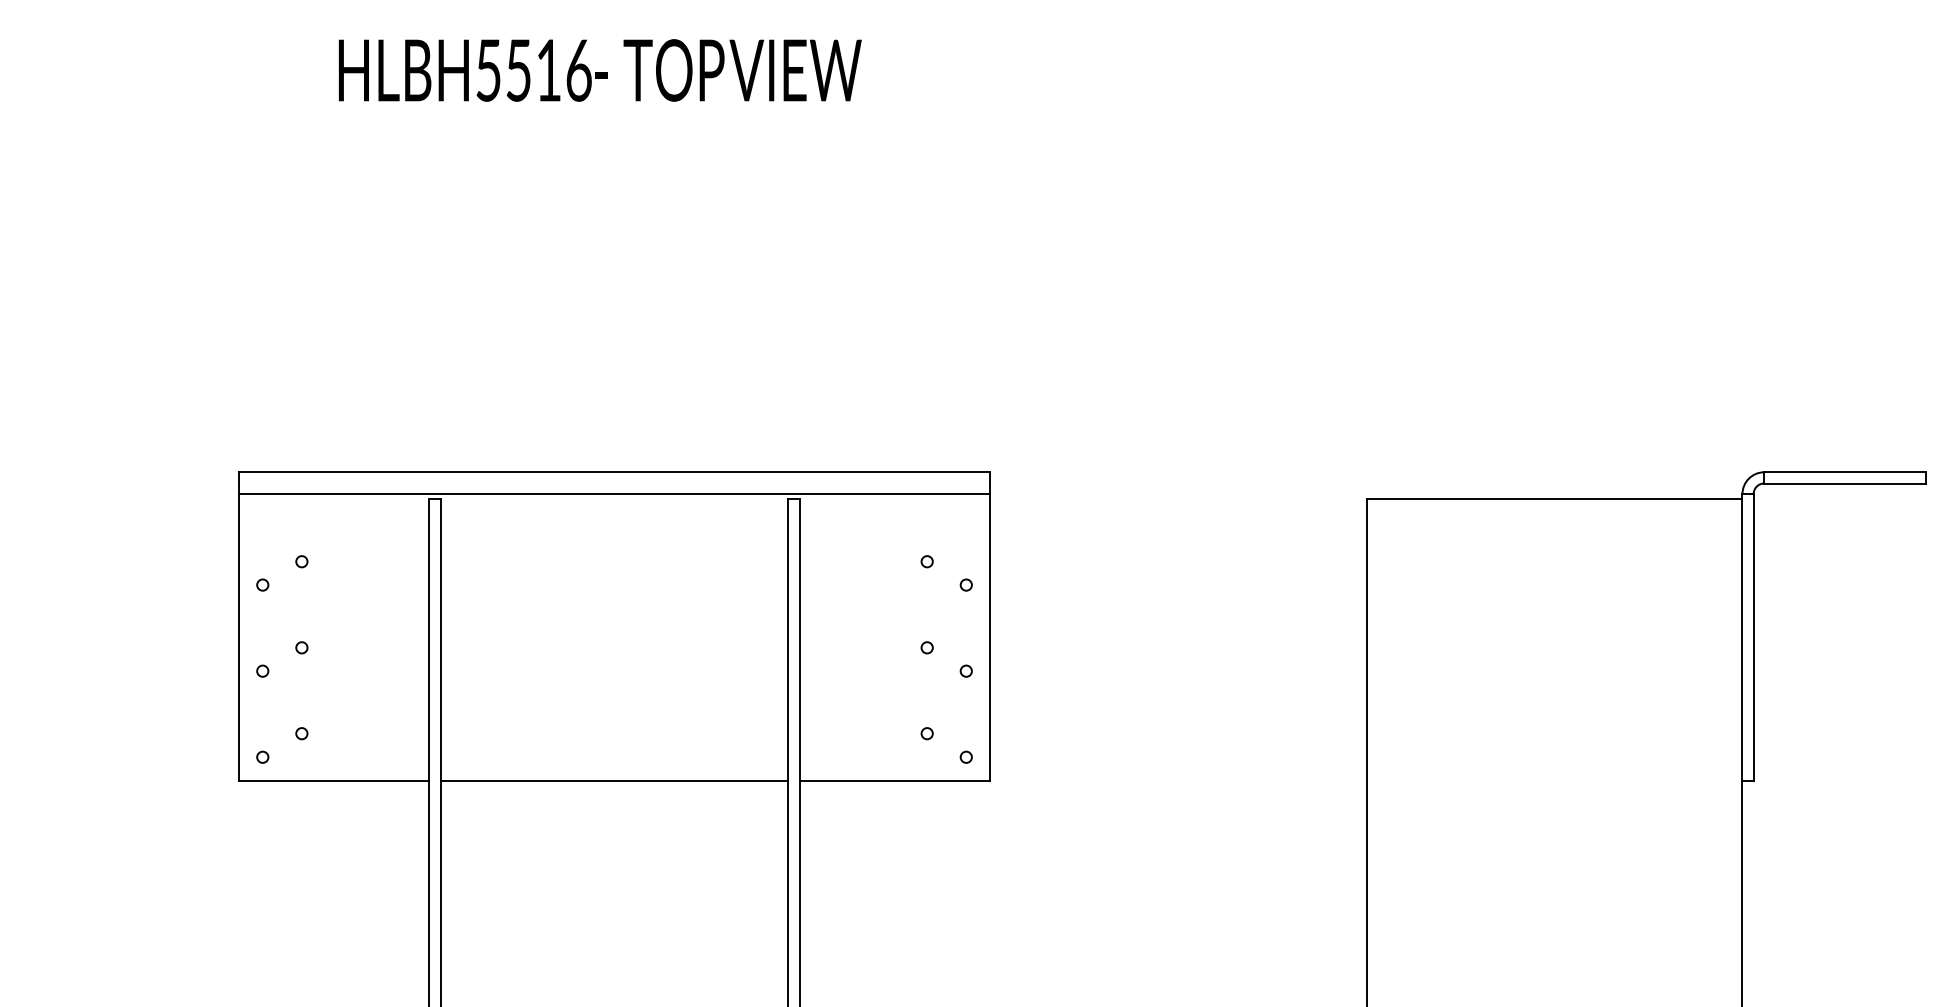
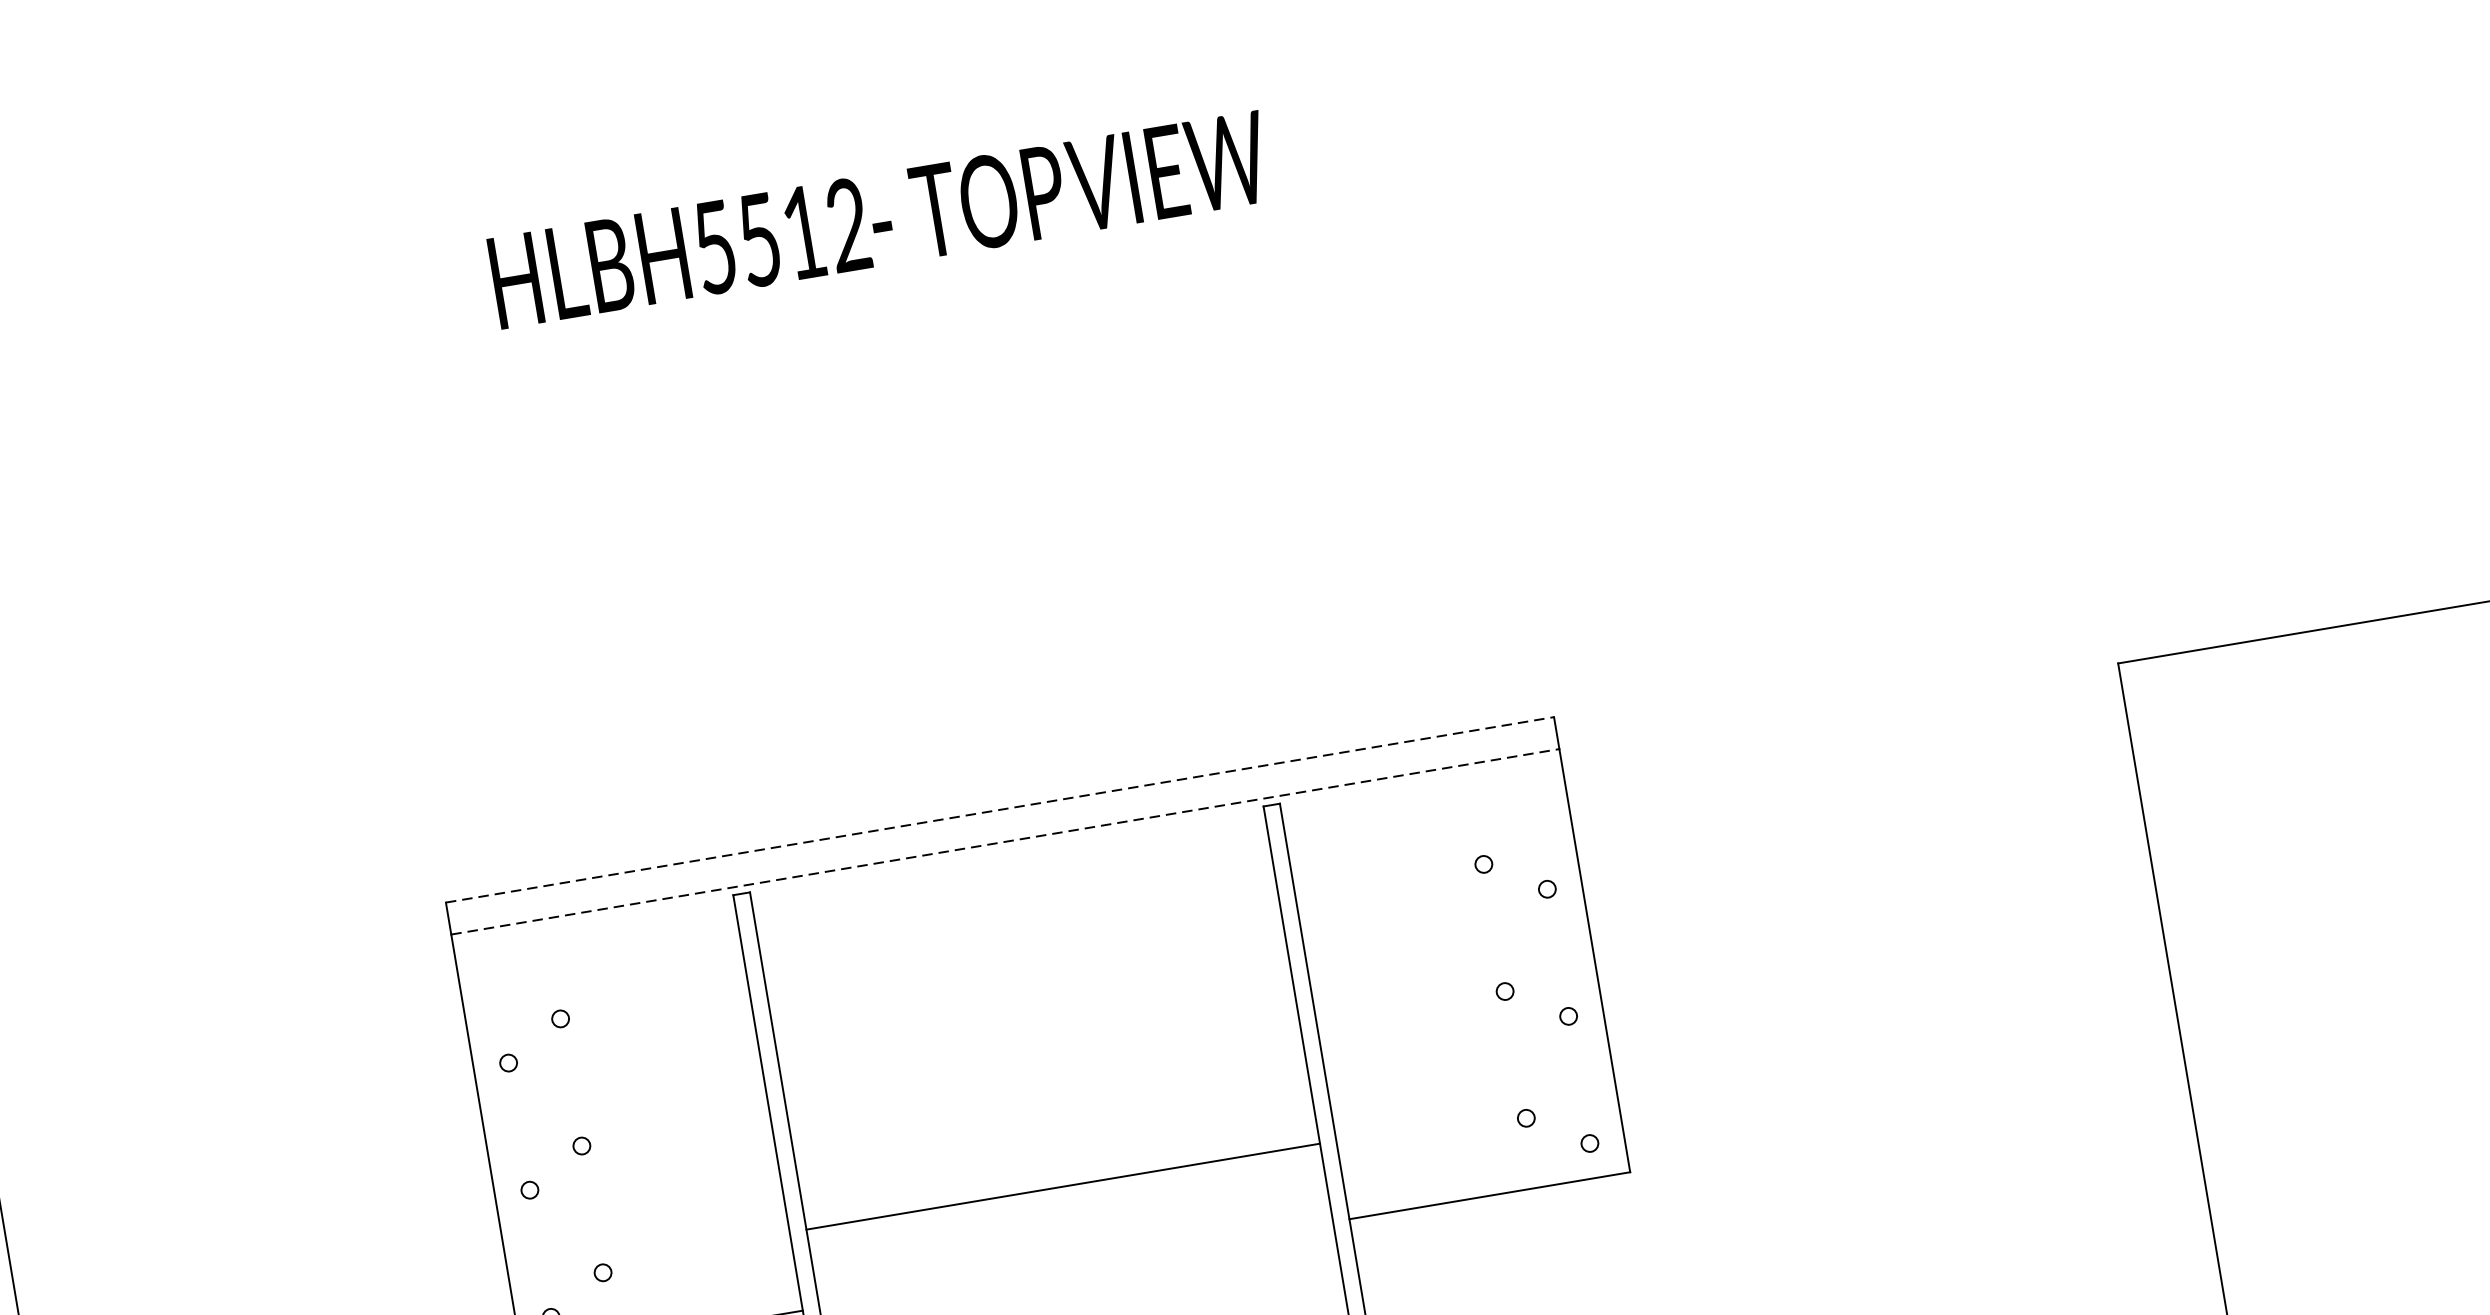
text: (578, 70) -> (847, 225), HLBH5516 -> HLBH5512
line: (614, 472) -> (1000, 809), solid -> dashed
line: (614, 494) -> (1005, 842), solid -> dashed
line: (614, 780) -> (1063, 1186), moved

